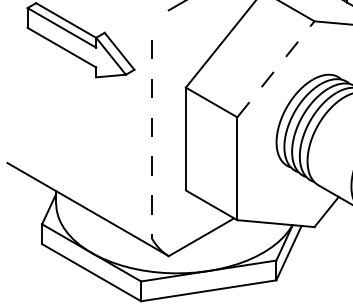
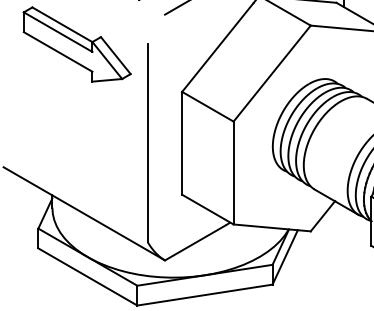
line: (276, 69) -> (272, 73), dashed -> solid
line: (151, 139) -> (147, 143), dashed -> solid

